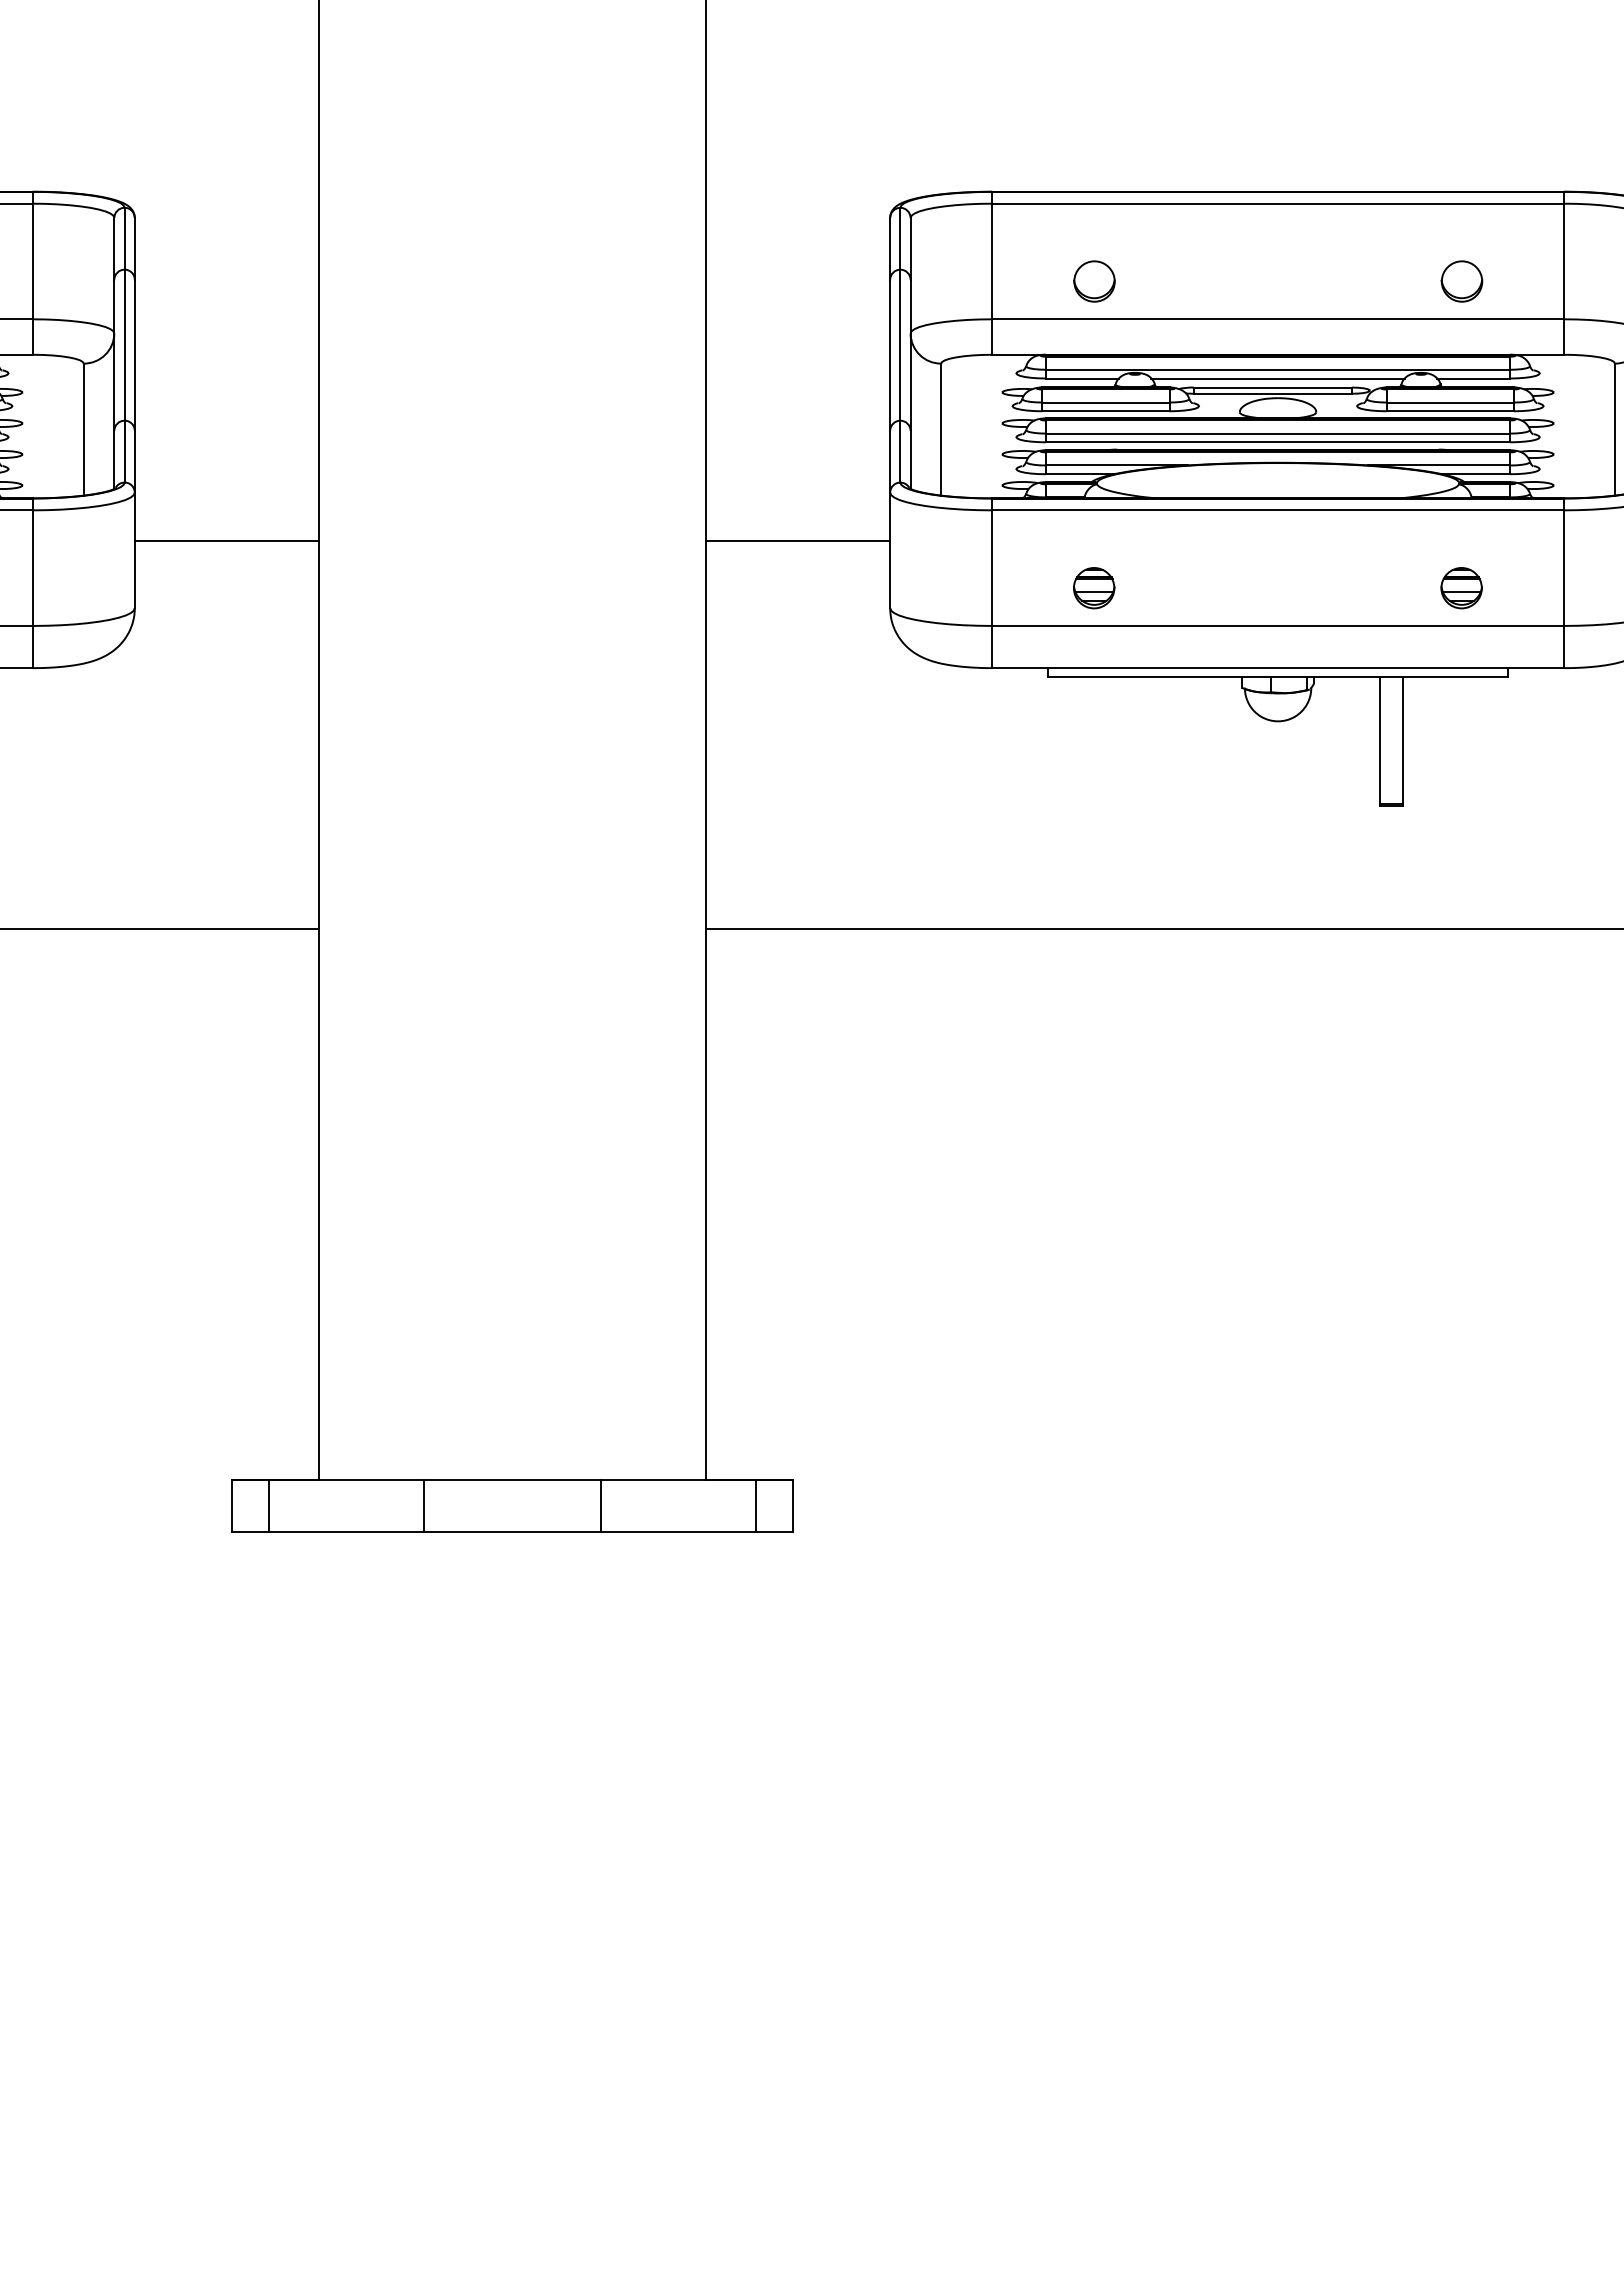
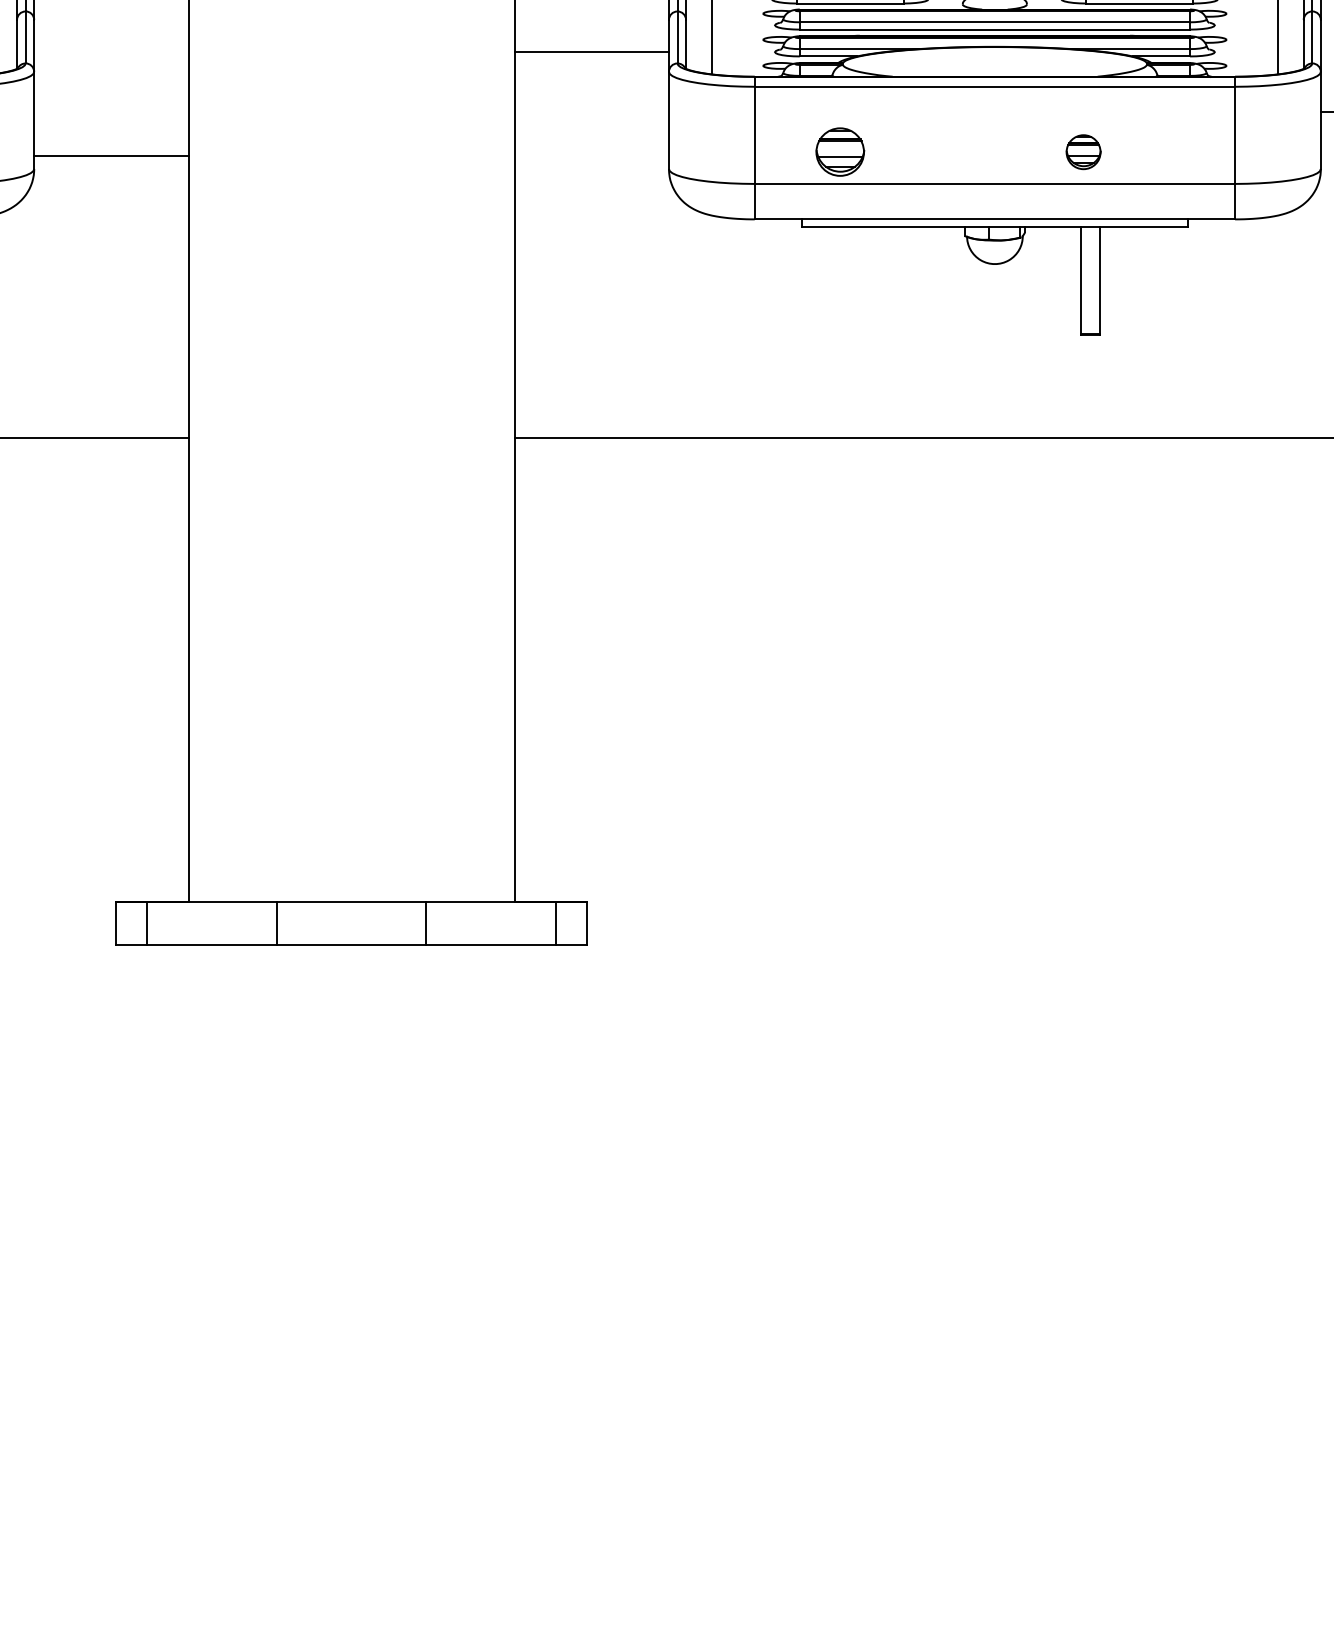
line: (226, 540) -> (111, 155), moved
line: (798, 540) -> (591, 51), moved
part: (1094, 588) -> (840, 152), size x1.4
part: (1461, 588) -> (1083, 152), moved

